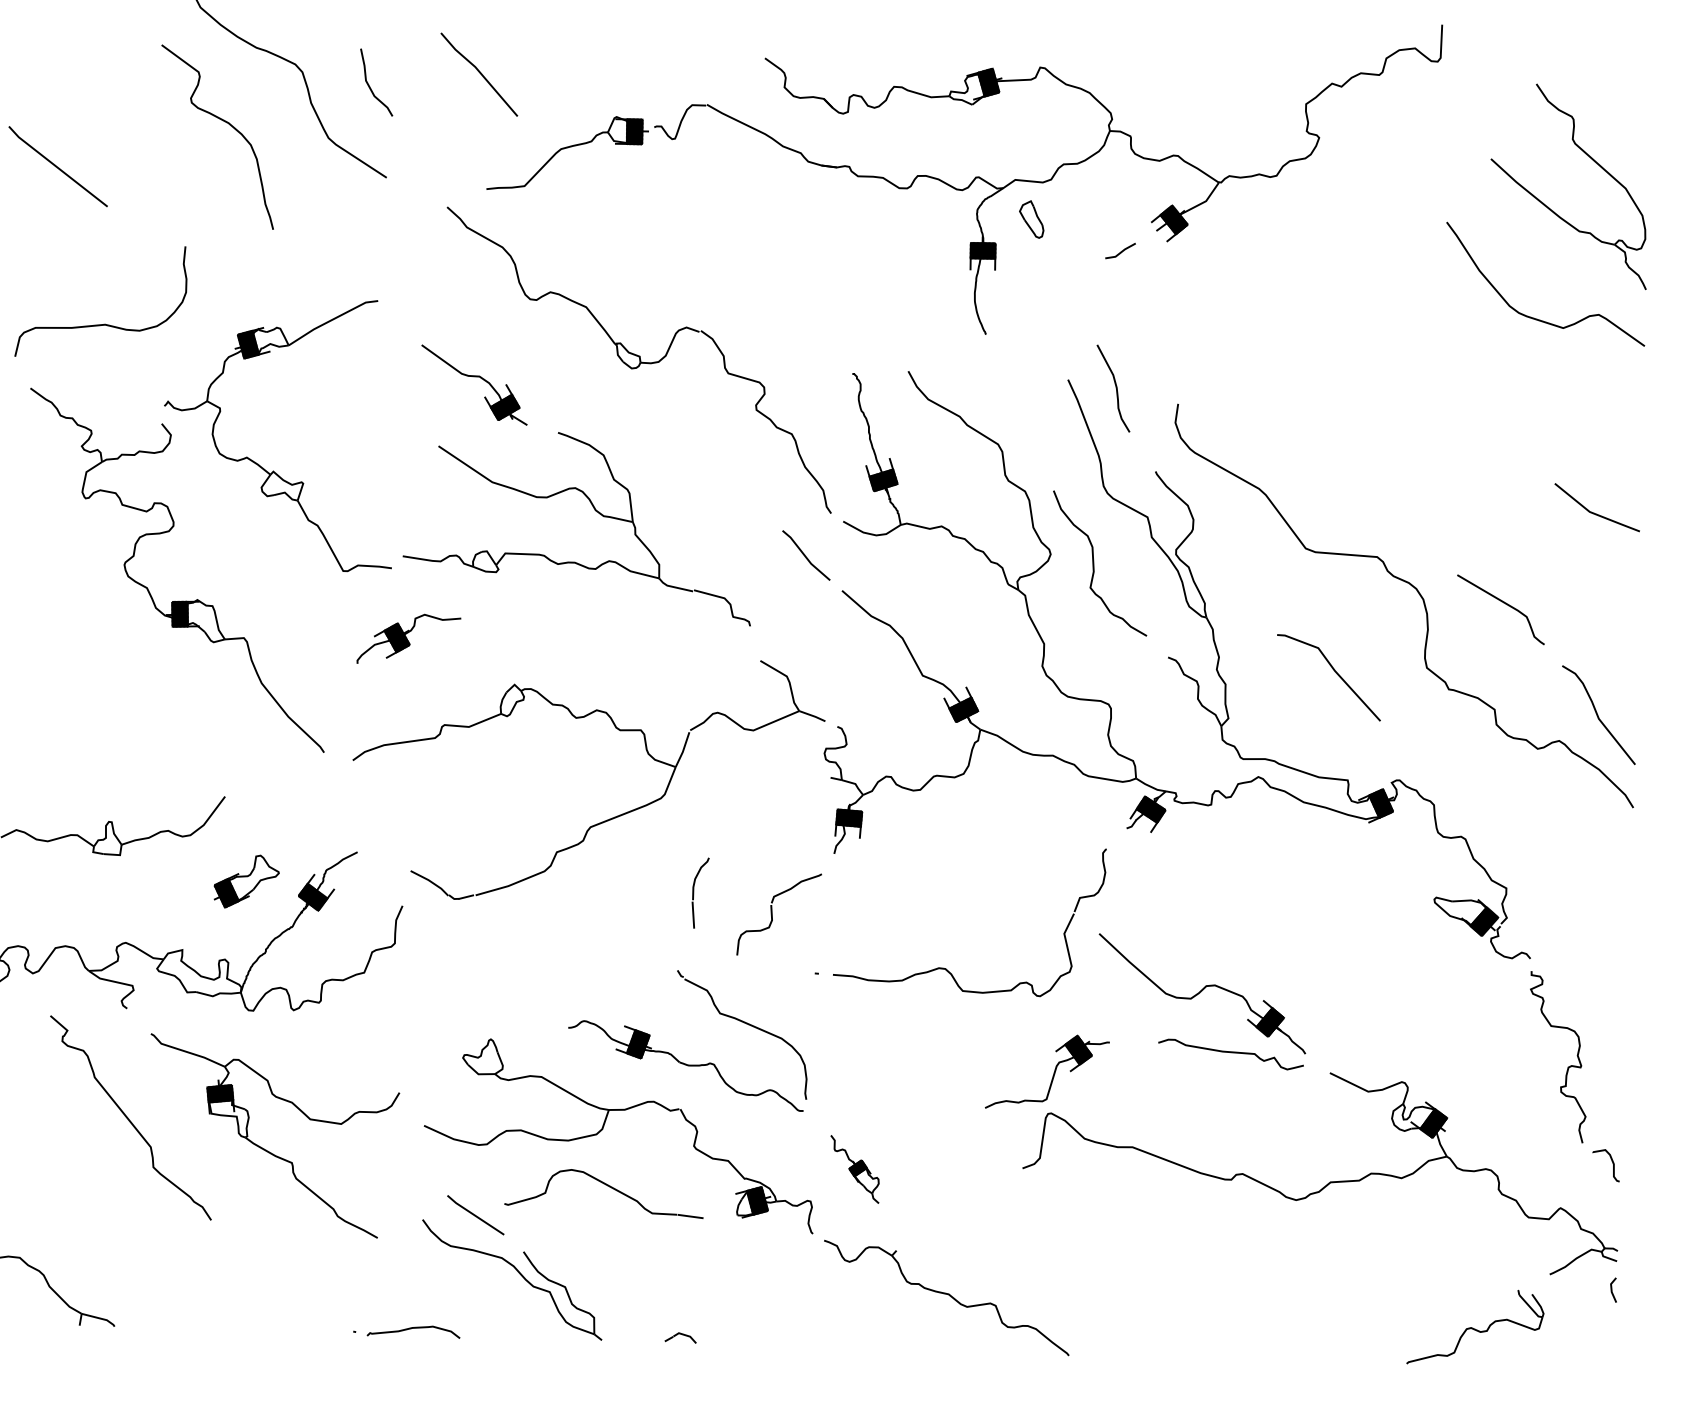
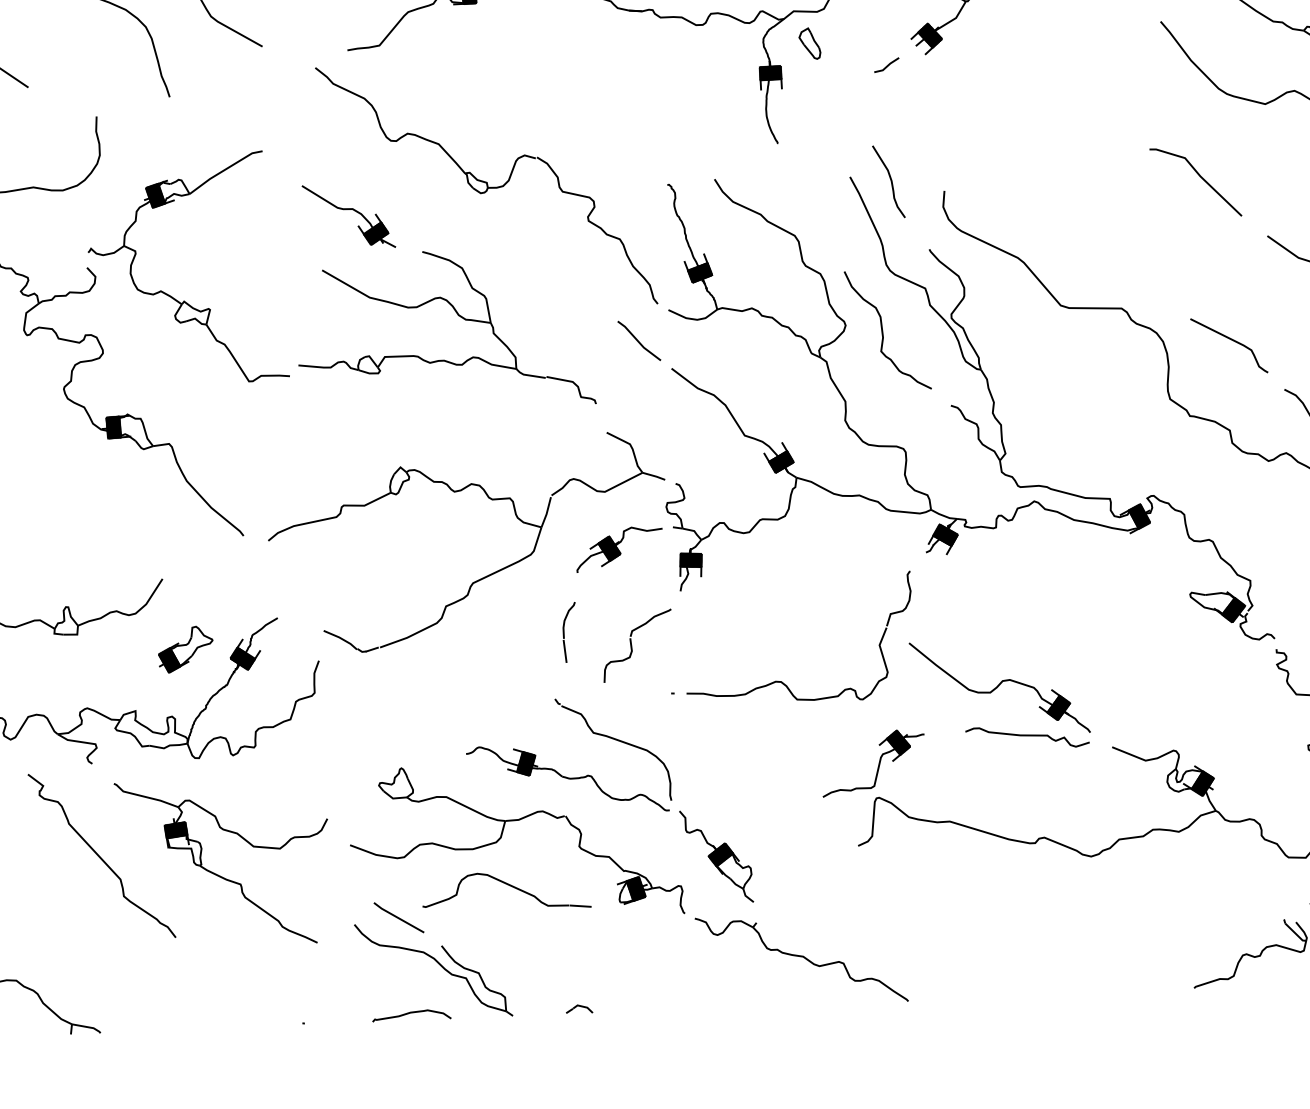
part: (408, 638) -> (619, 548), moved
line: (1334, 671) -> (1200, 176), moved
part: (854, 1169) -> (716, 856), size x1.67
curve: (411, 1329) -> (409, 1014), moved

